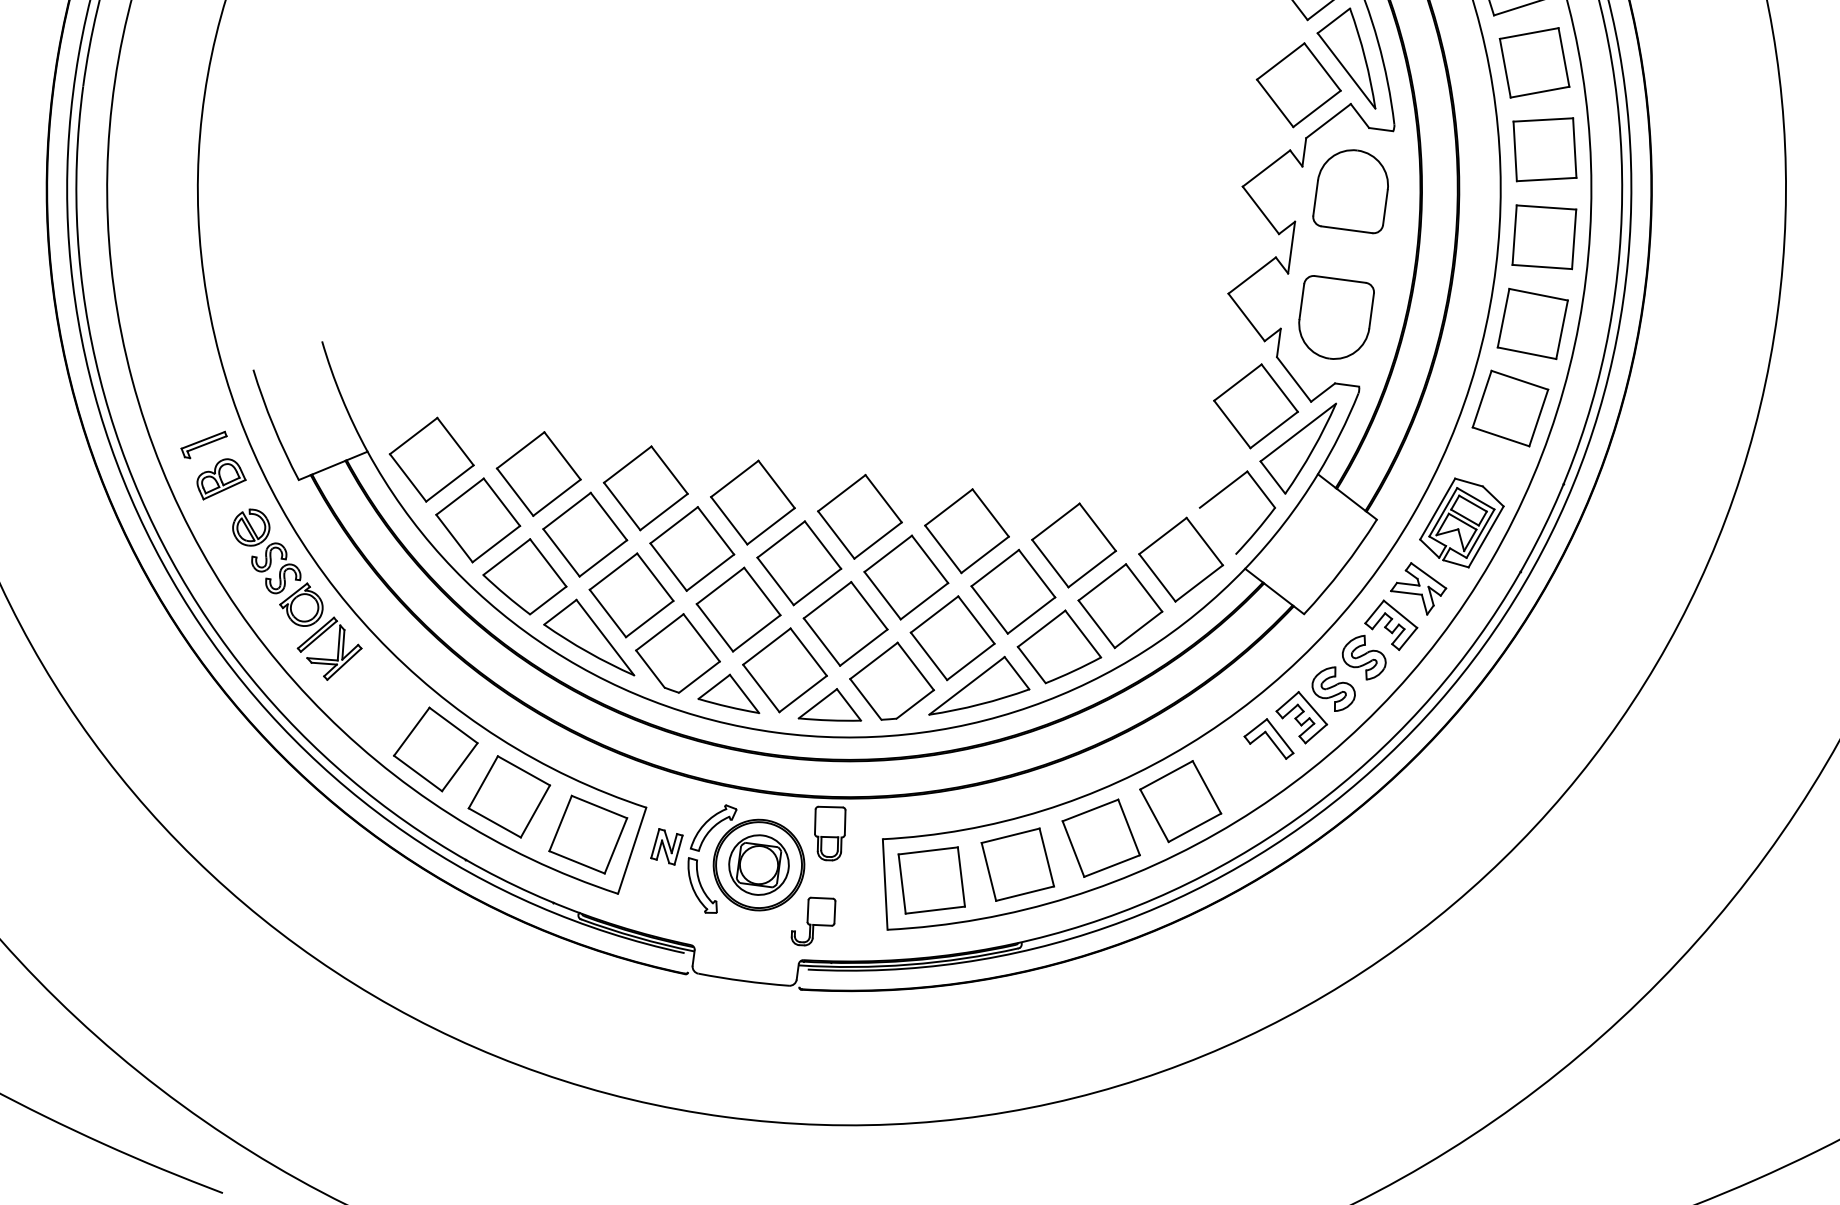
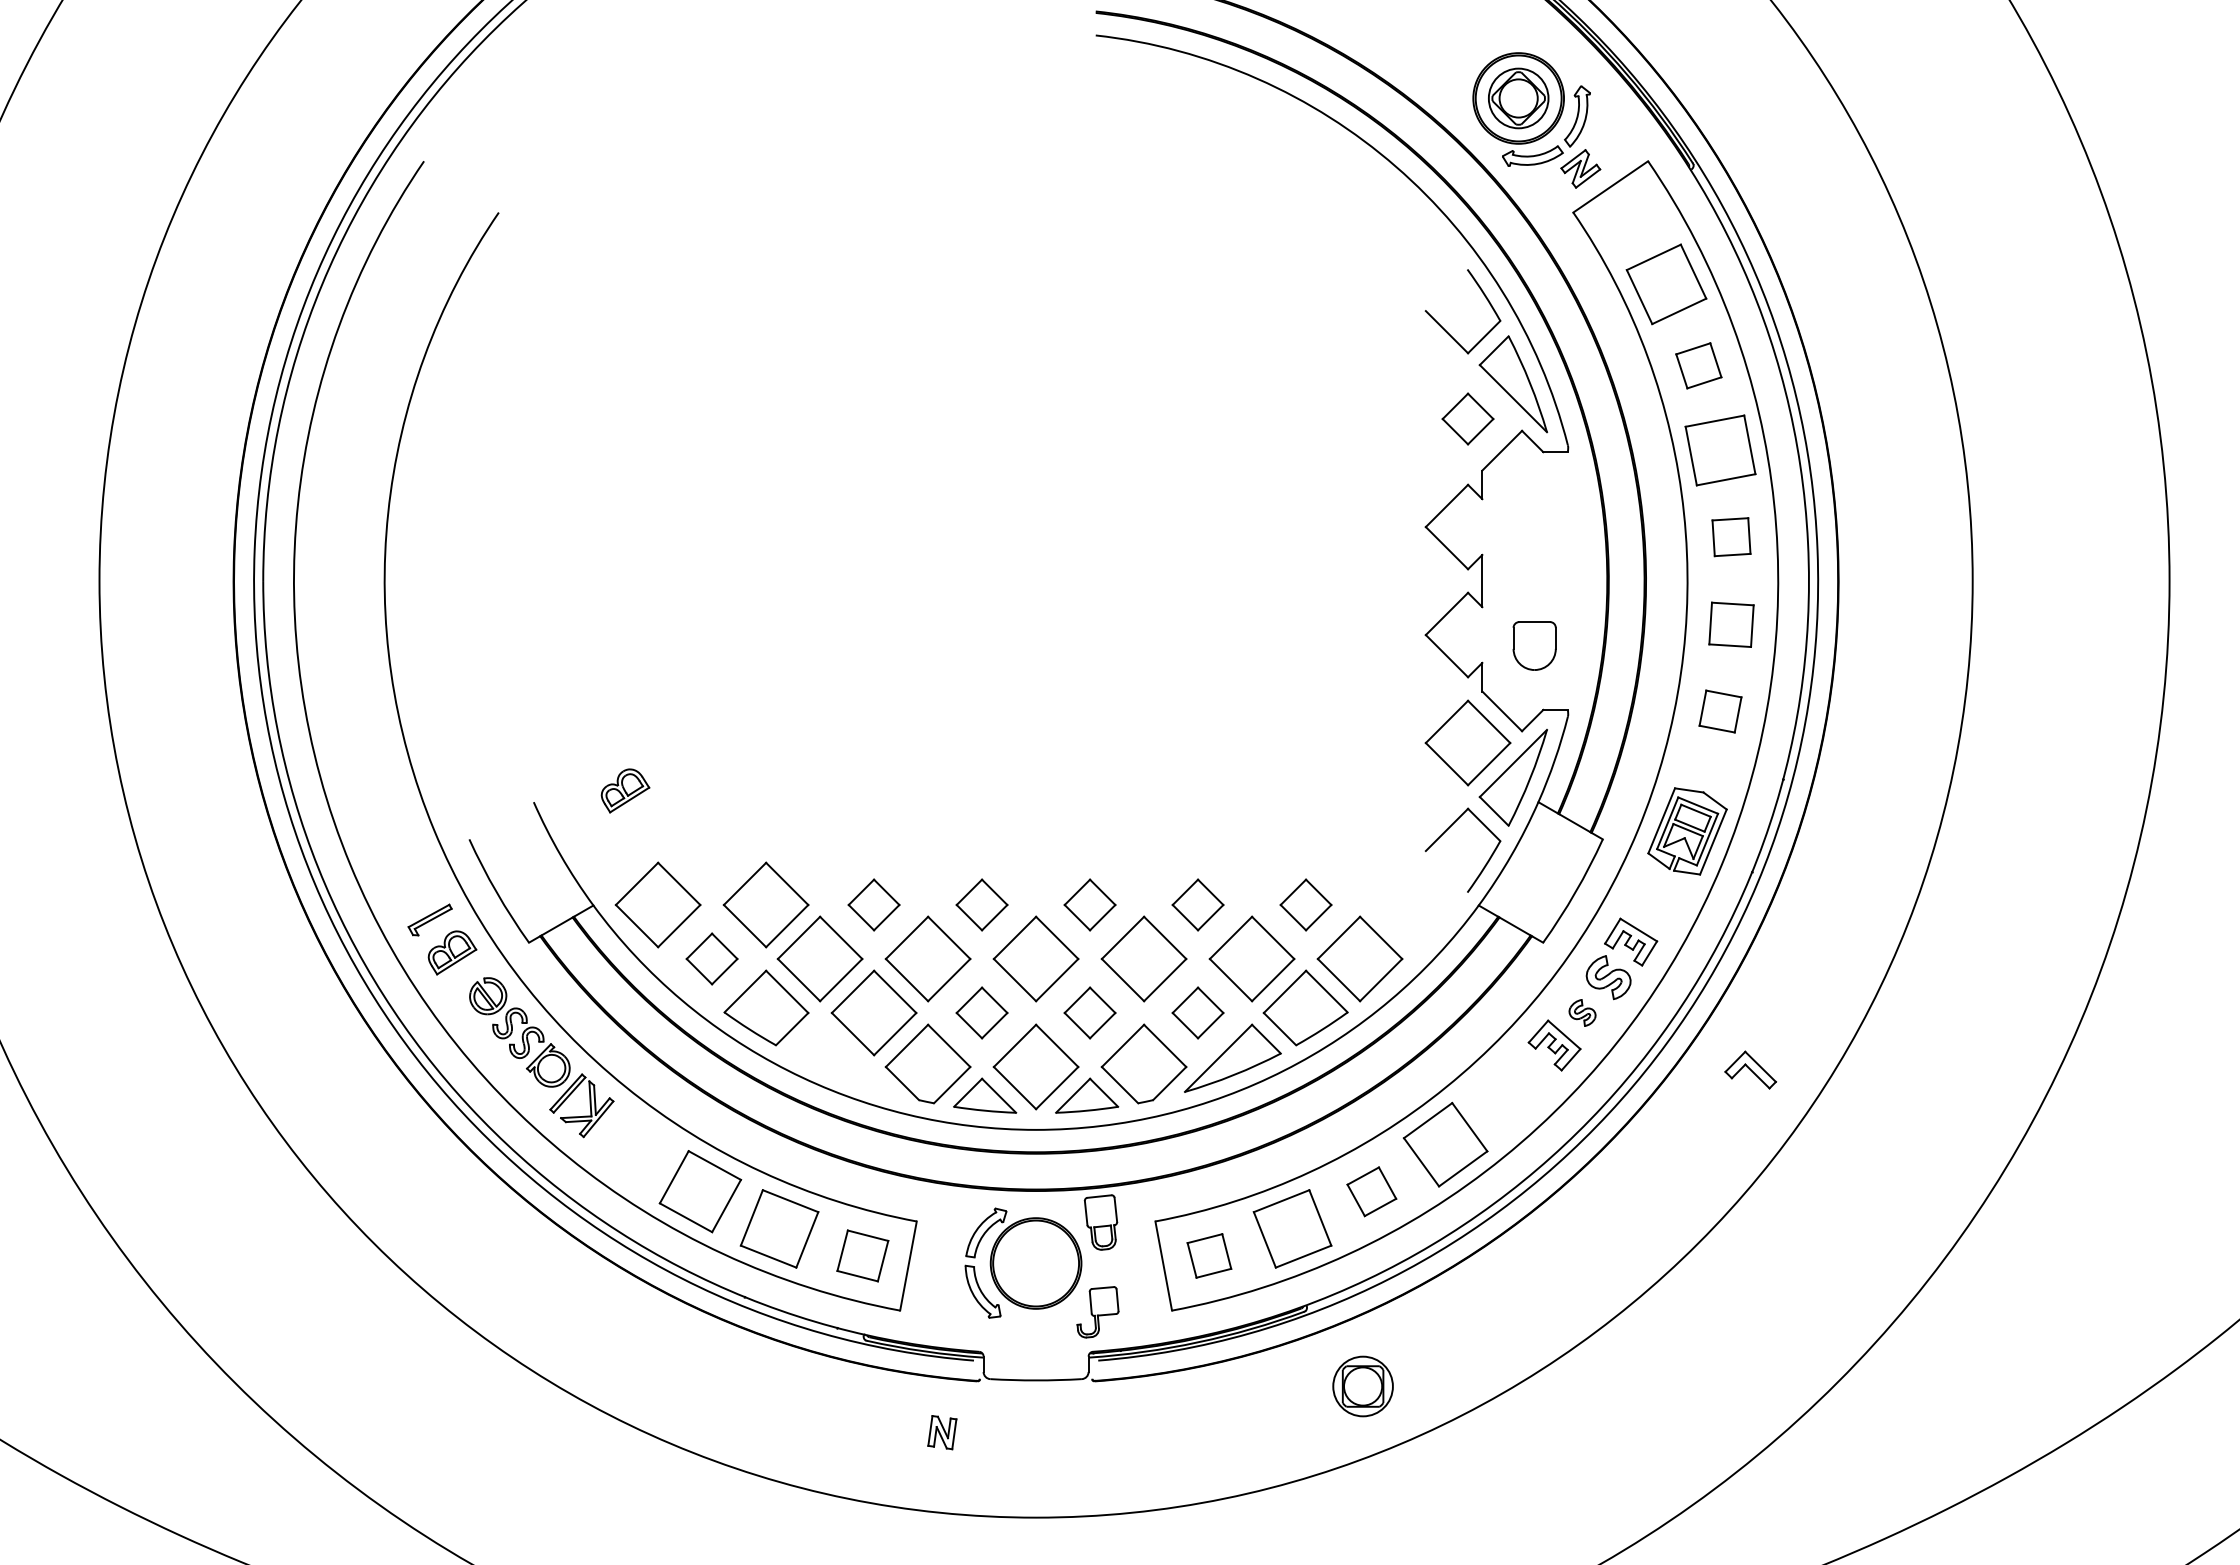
part: (1534, 62) -> (1698, 365), size x0.6
part: (1298, 84) -> (1467, 418), size x0.6
part: (1351, 189) -> (1534, 515), removed
part: (1544, 236) -> (1731, 536), size x0.6
part: (1334, 318) -> (1534, 645), size x0.6
part: (1532, 323) -> (1731, 624), size x0.7
part: (414, 341) -> (625, 790), added
part: (1510, 408) -> (1720, 711), size x0.6
part: (645, 487) -> (873, 904), size x0.6
part: (752, 502) -> (981, 904), size x0.6
part: (859, 516) -> (1089, 904), size x0.6
part: (477, 519) -> (711, 958), size x0.6
part: (966, 530) -> (1197, 904), size x0.6
part: (1073, 544) -> (1305, 904), size x0.6
part: (1180, 559) -> (1413, 904), removed
part: (1418, 587) -> (1653, 901), removed
part: (738, 609) -> (981, 1012), size x0.6
part: (845, 623) -> (1089, 1012), size x0.6
part: (591, 634) -> (839, 1057), removed
part: (952, 637) -> (1197, 1012), size x0.6
part: (1333, 688) -> (1582, 1012), size x0.6
part: (1269, 737) -> (1750, 1069), moved
part: (588, 834) -> (862, 1255), size x0.7
part: (1101, 838) -> (1371, 1191), size x0.6
part: (667, 846) -> (942, 1432), moved
part: (758, 865) -> (1362, 1386), moved
part: (931, 880) -> (1209, 1255), size x0.6

